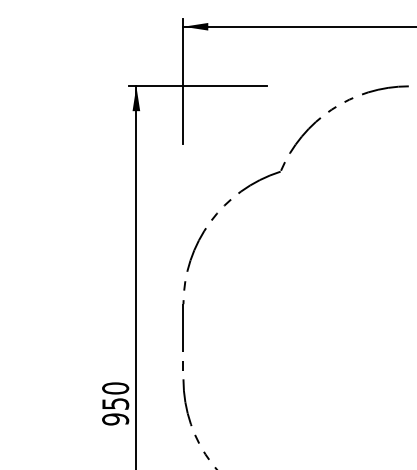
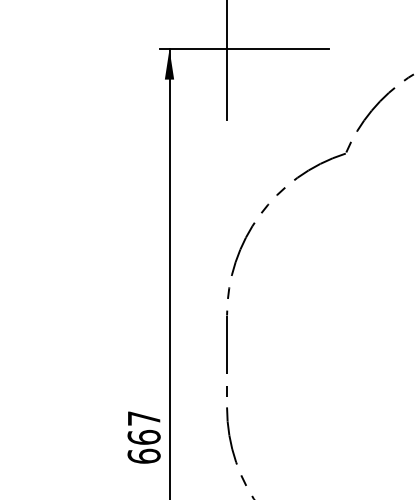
text: (115, 403) -> (143, 436), 950 -> 667

